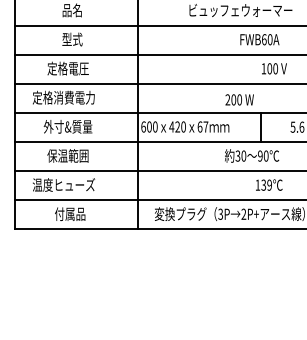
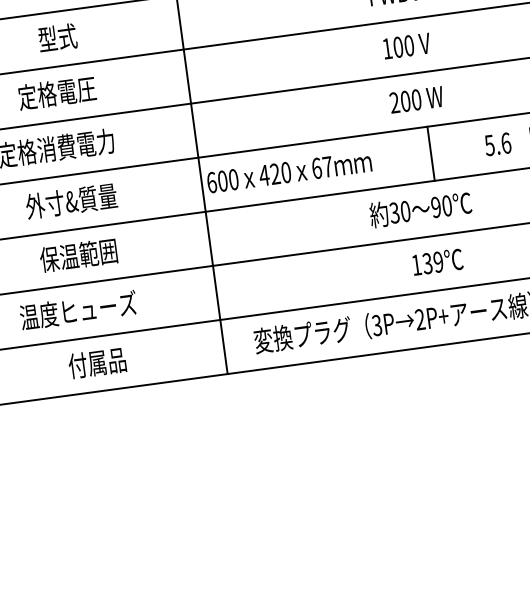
text: (274, 68) -> (407, 45), moved
text: (239, 99) -> (416, 99), moved
text: (269, 184) -> (438, 260), moved

